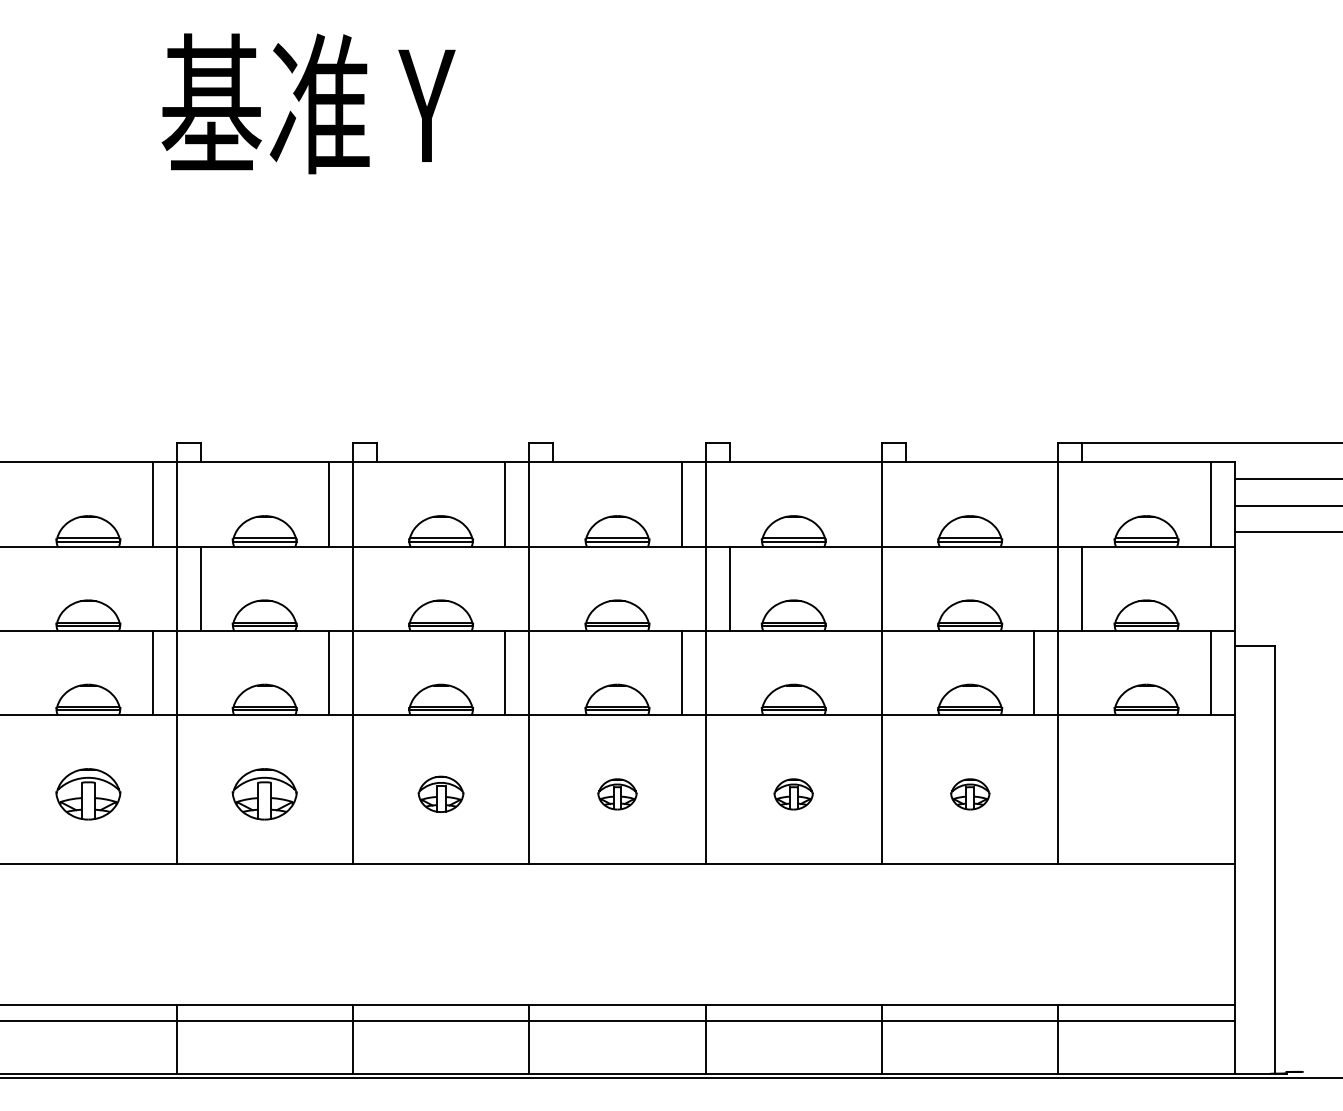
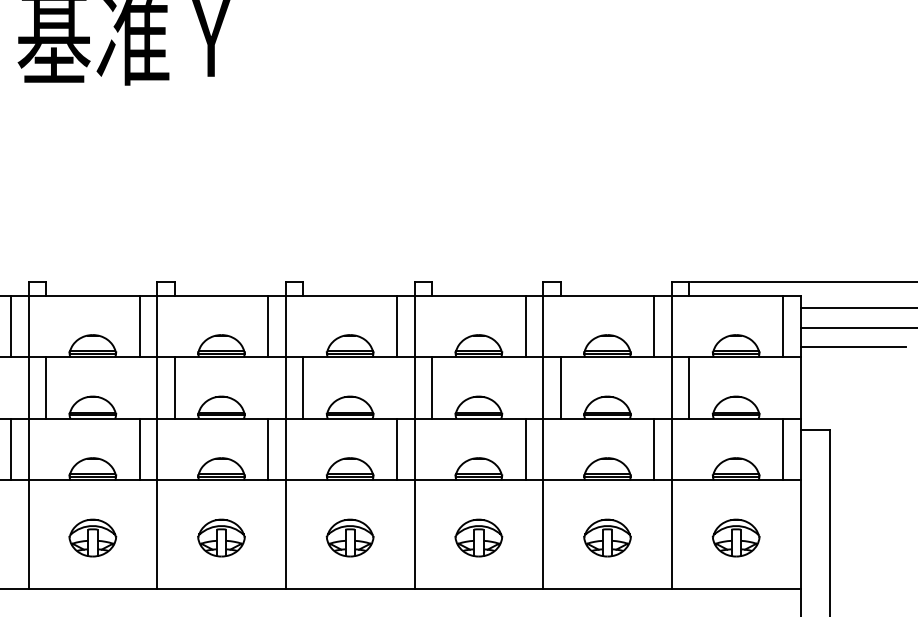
line: (857, 504) -> (525, 326), added
line: (1034, 504) -> (654, 326), added
line: (376, 588) -> (174, 387), added
line: (553, 588) -> (303, 387), added
line: (906, 588) -> (561, 387), added
line: (857, 672) -> (525, 449), added
part: (440, 794) -> (221, 538), size x1.43
part: (617, 794) -> (350, 538), size x1.67
part: (793, 794) -> (478, 538), size x1.67
part: (970, 794) -> (607, 538), size x1.67
part: (1146, 794) -> (736, 538), added

